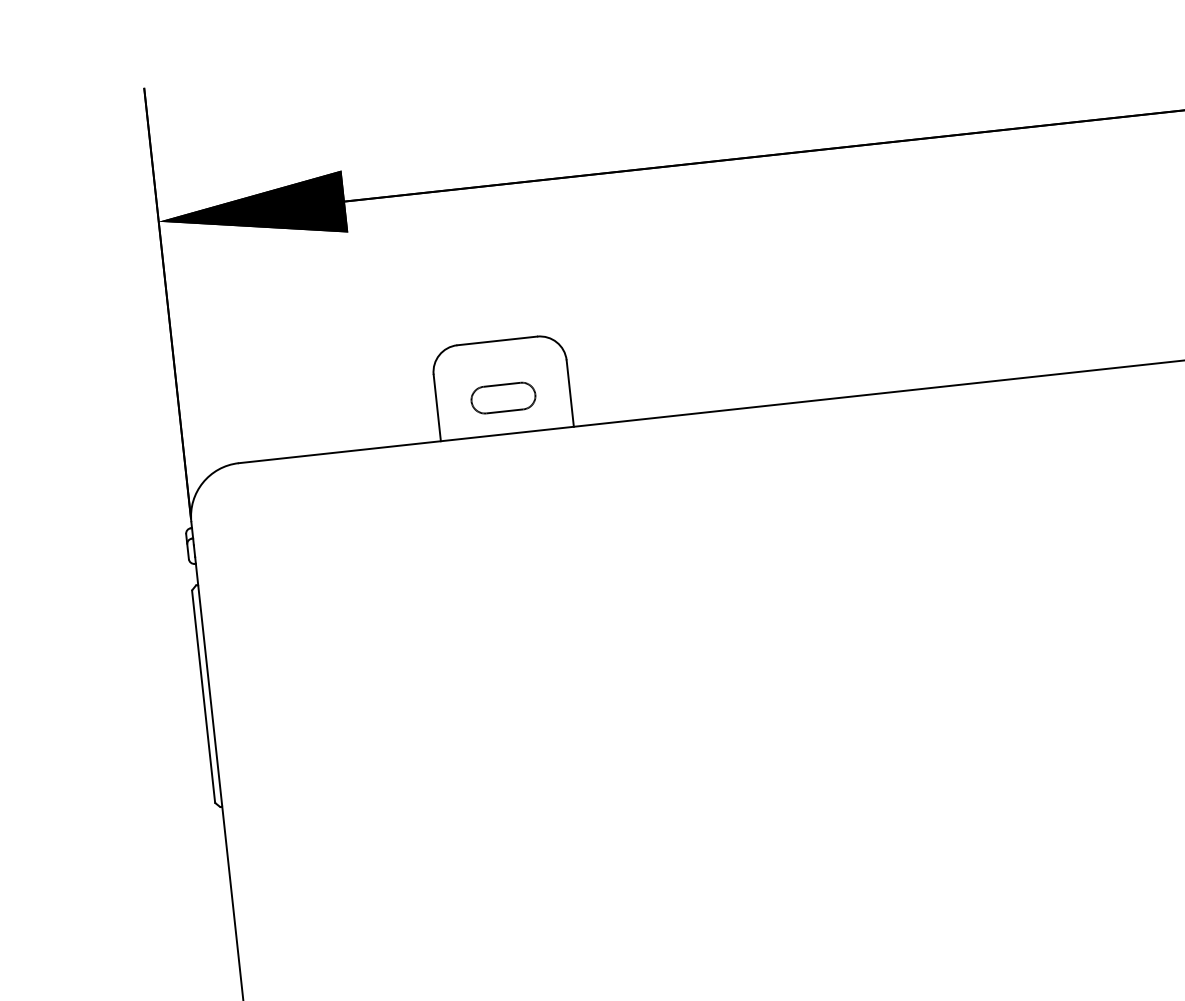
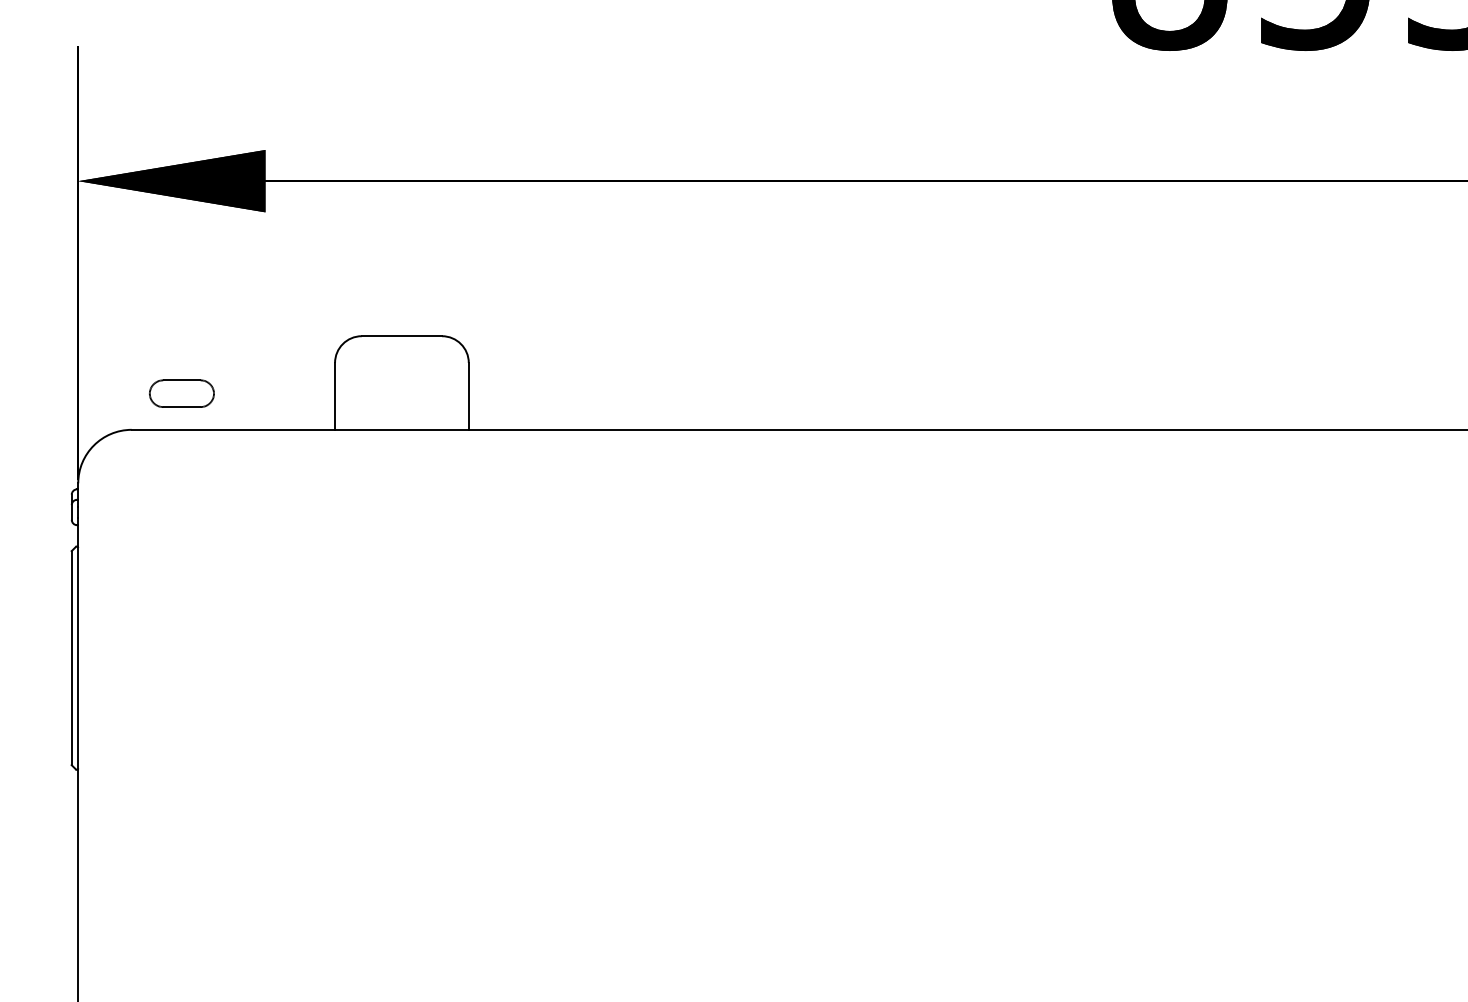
part: (503, 397) -> (181, 393), moved

